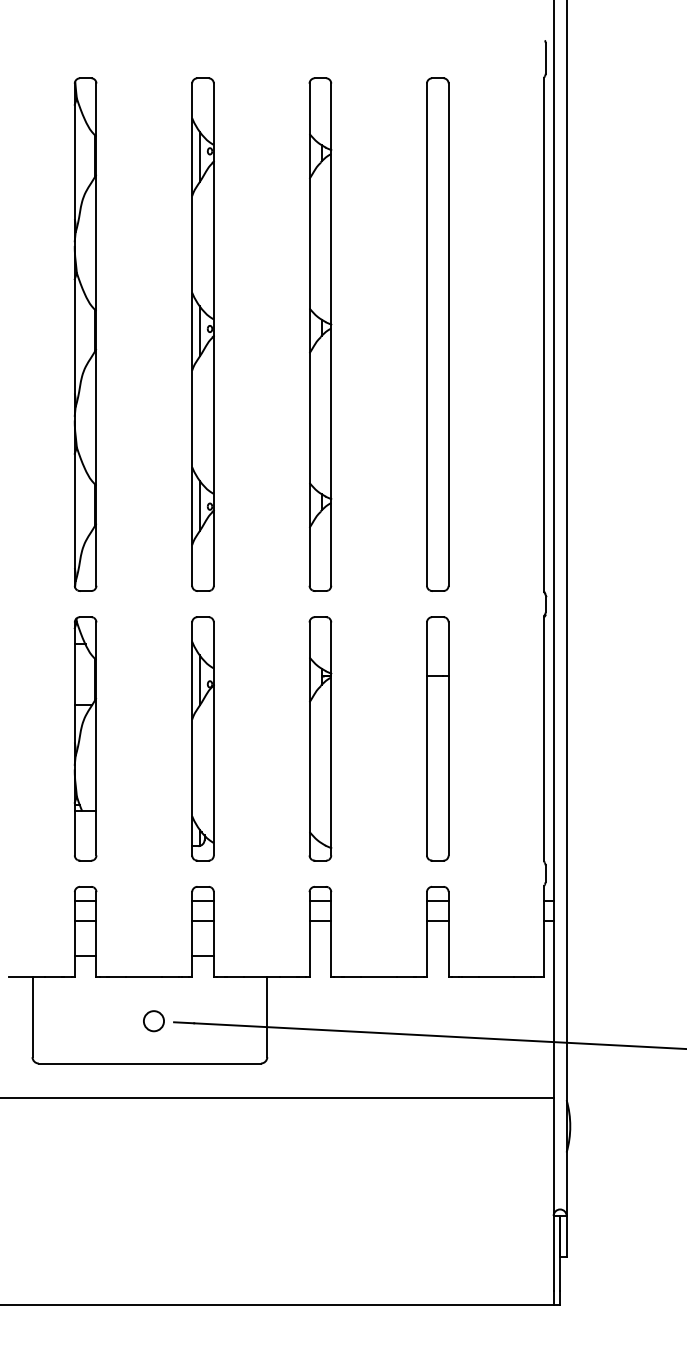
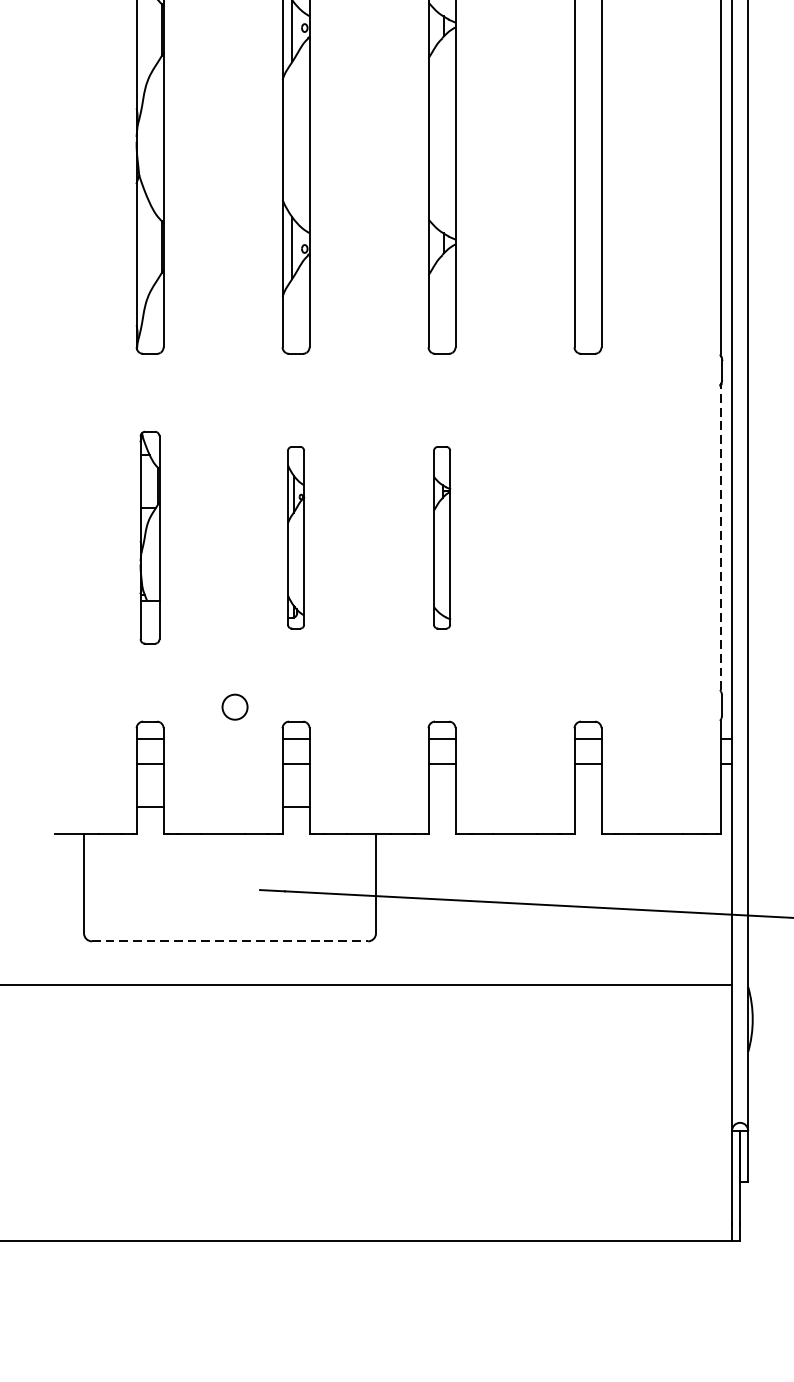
part: (85, 738) -> (149, 537), size x0.7
part: (202, 738) -> (295, 537), size x0.6
part: (320, 738) -> (442, 537), size x0.6
part: (437, 738) -> (587, 537), removed
line: (544, 738) -> (720, 537), solid -> dashed
circle: (153, 1021) -> (234, 707), moved
line: (150, 1063) -> (230, 941), solid -> dashed

